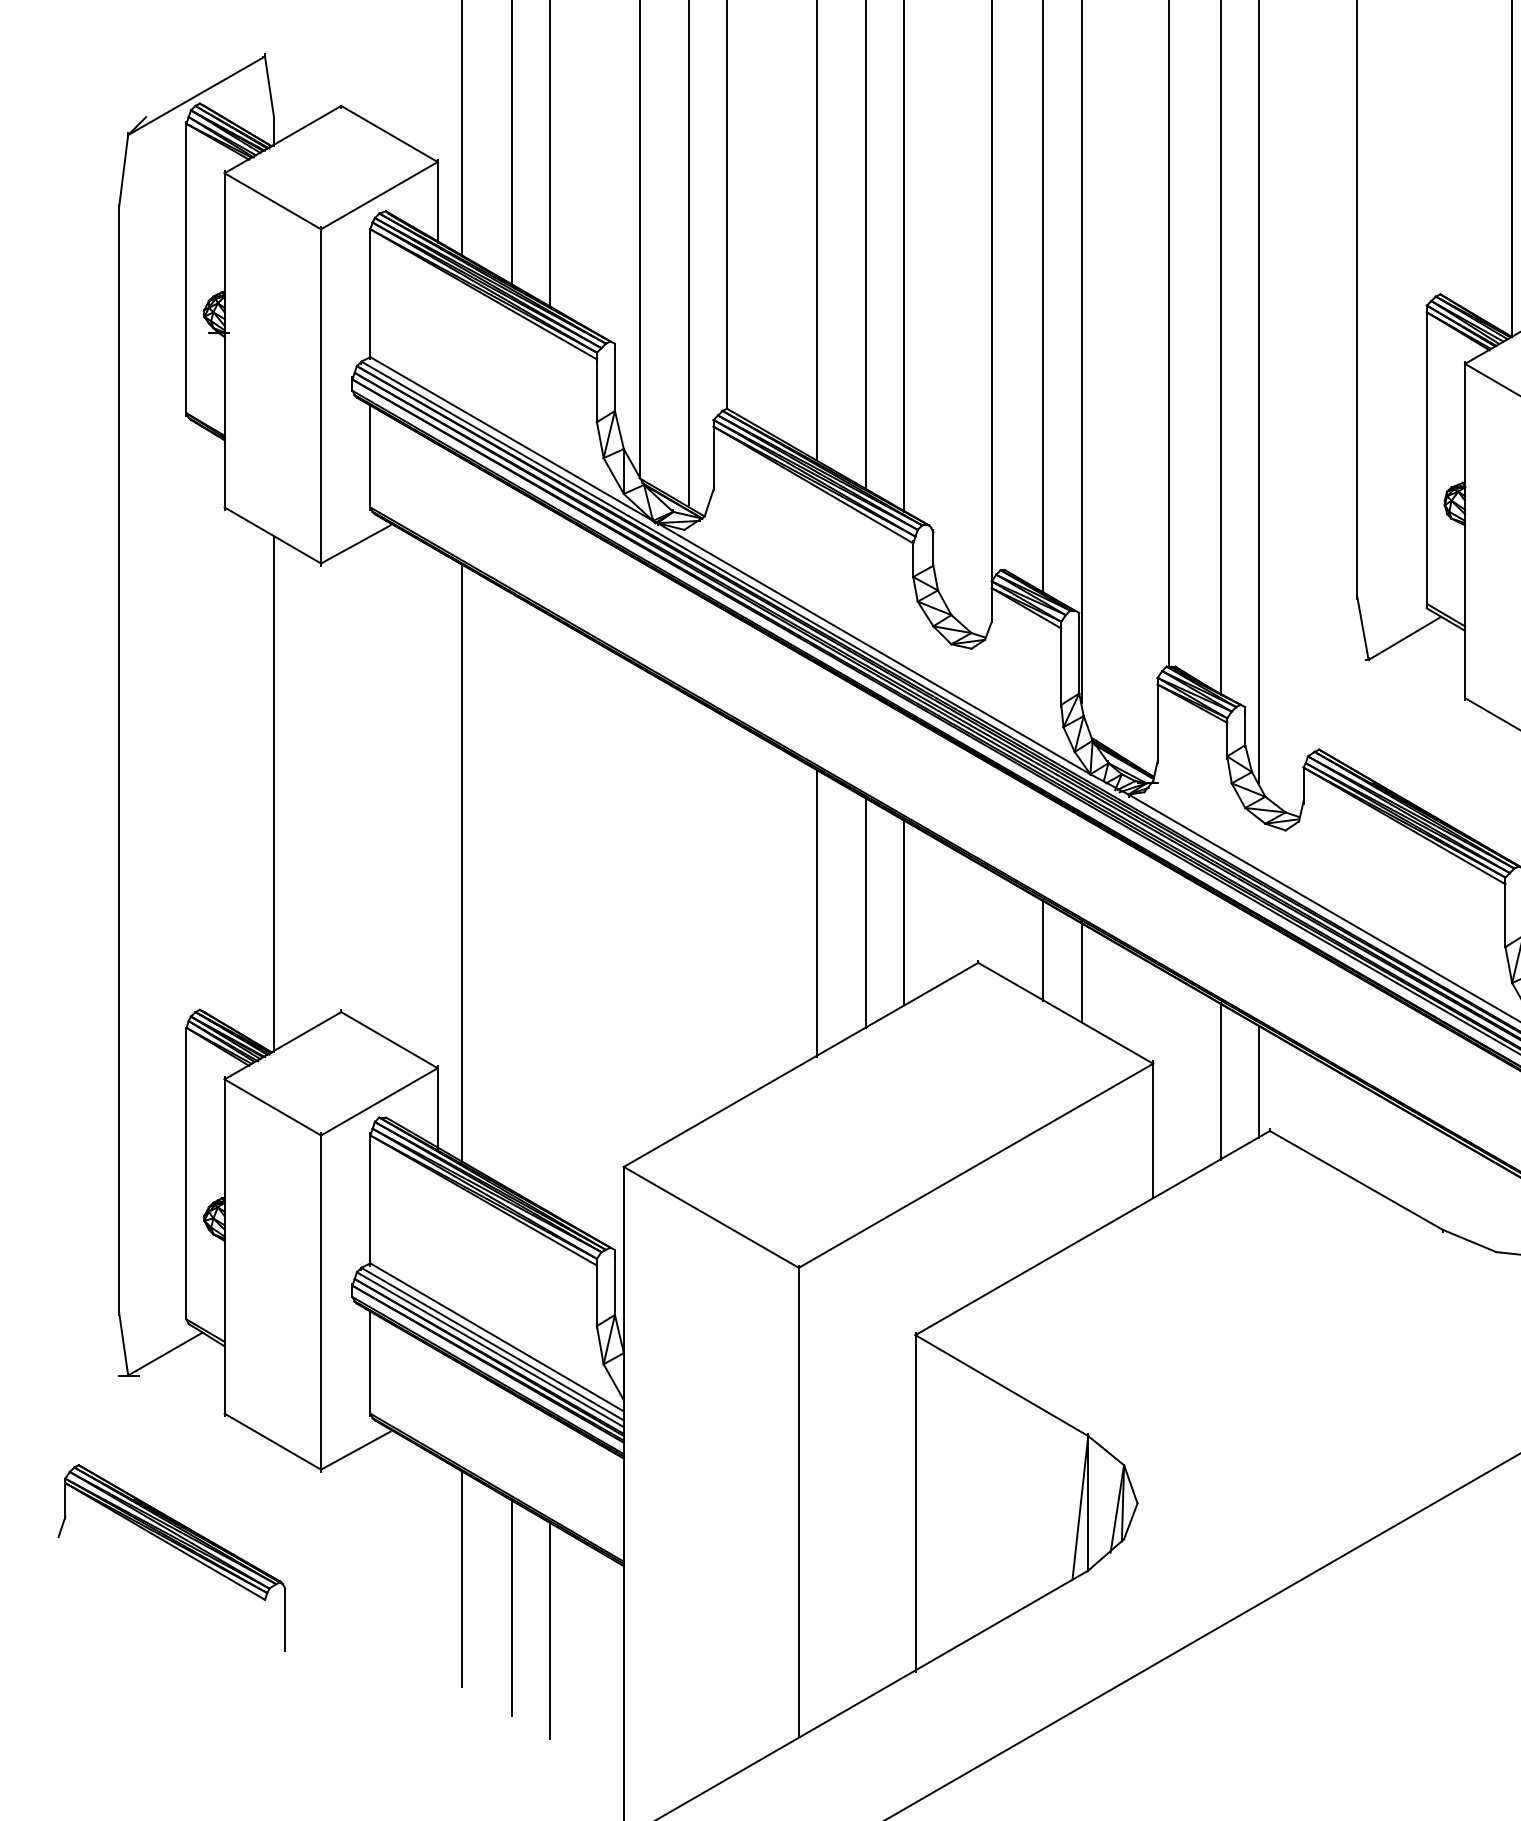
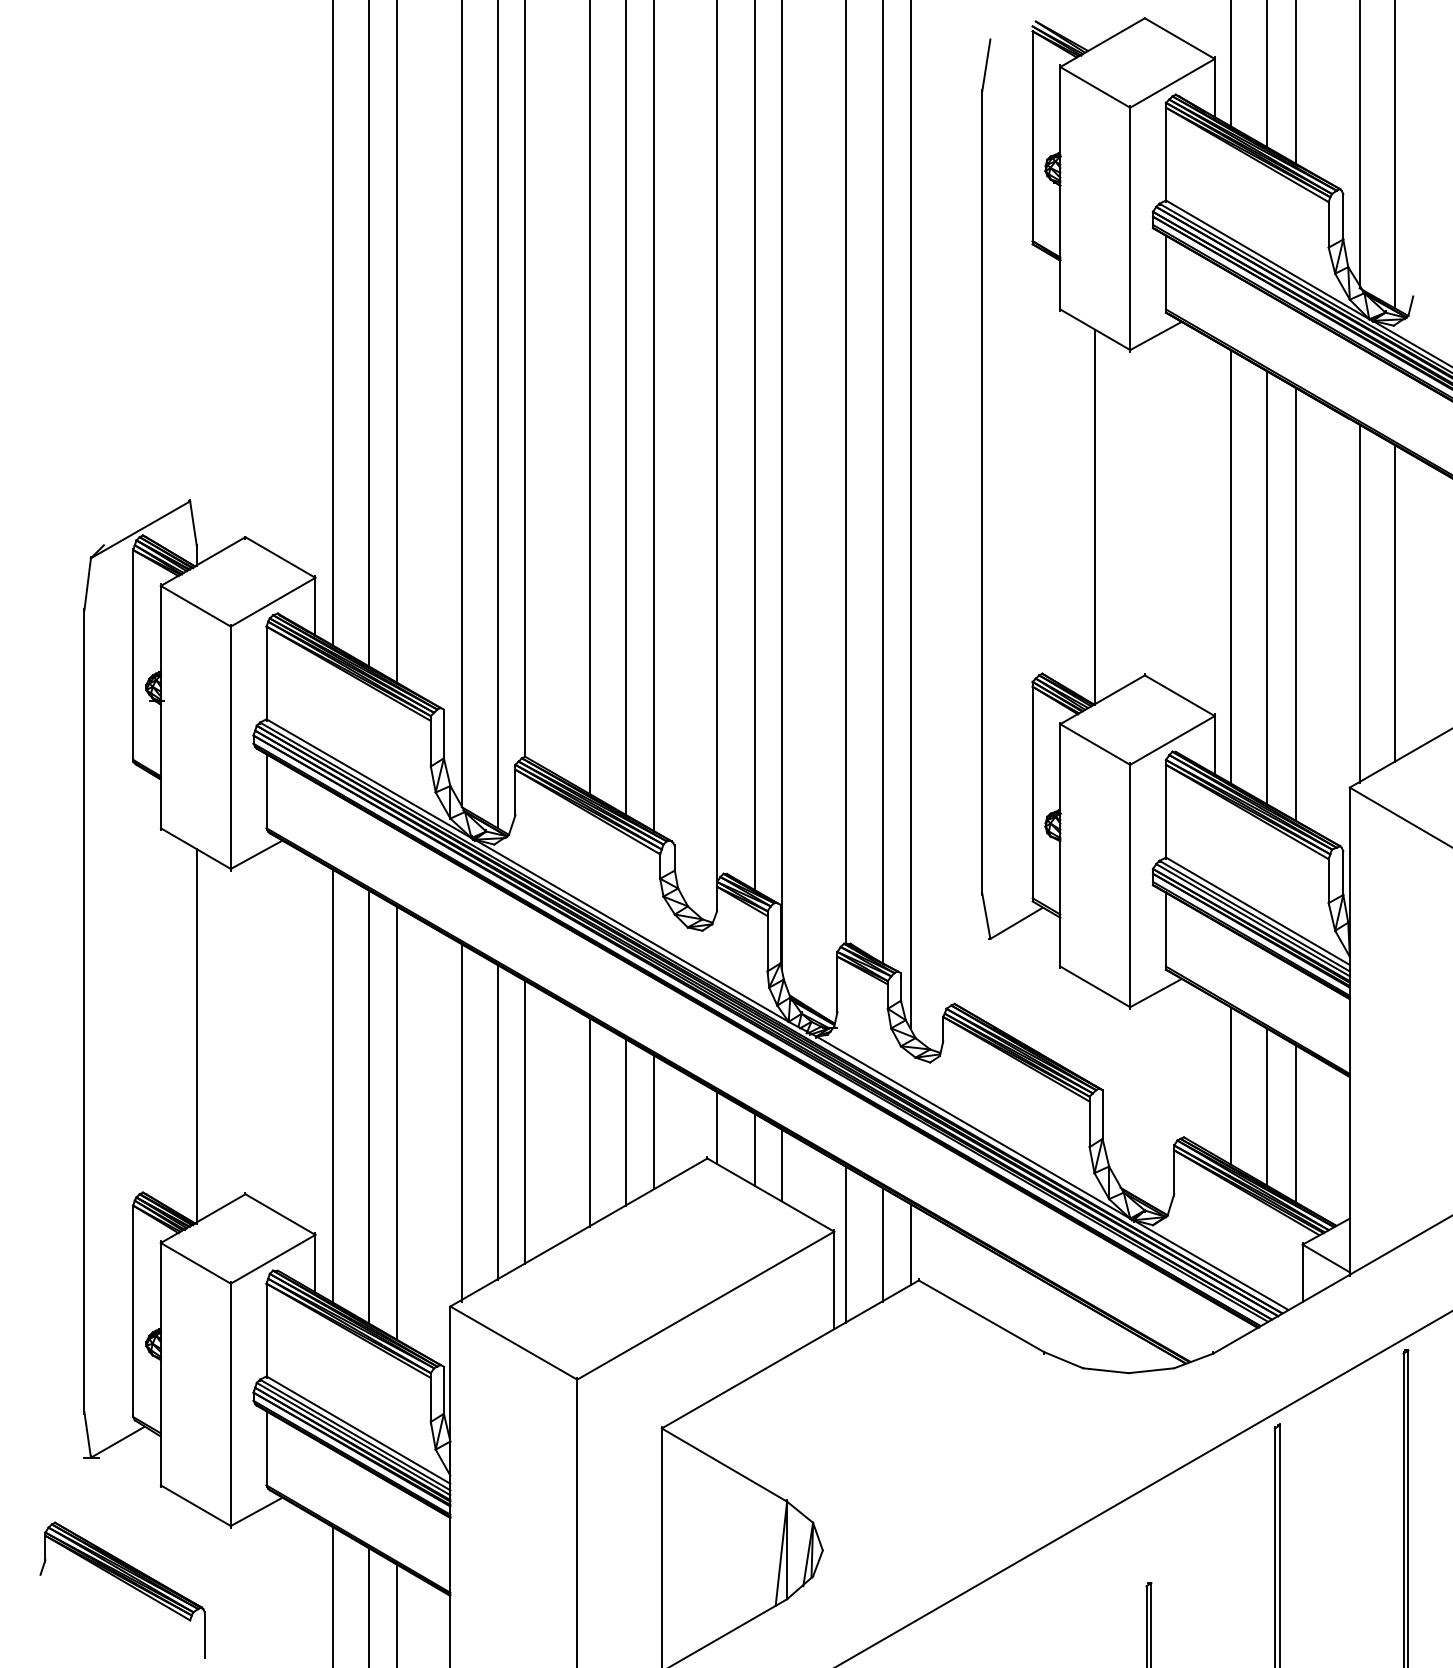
line: (512, 891) -> (369, 1106), added
line: (639, 913) -> (461, 1122), added
line: (688, 913) -> (497, 1122), added
line: (727, 913) -> (525, 1122), added
line: (549, 914) -> (396, 1123), added
line: (992, 920) -> (717, 1127), added
line: (1168, 1081) -> (845, 1244), added

